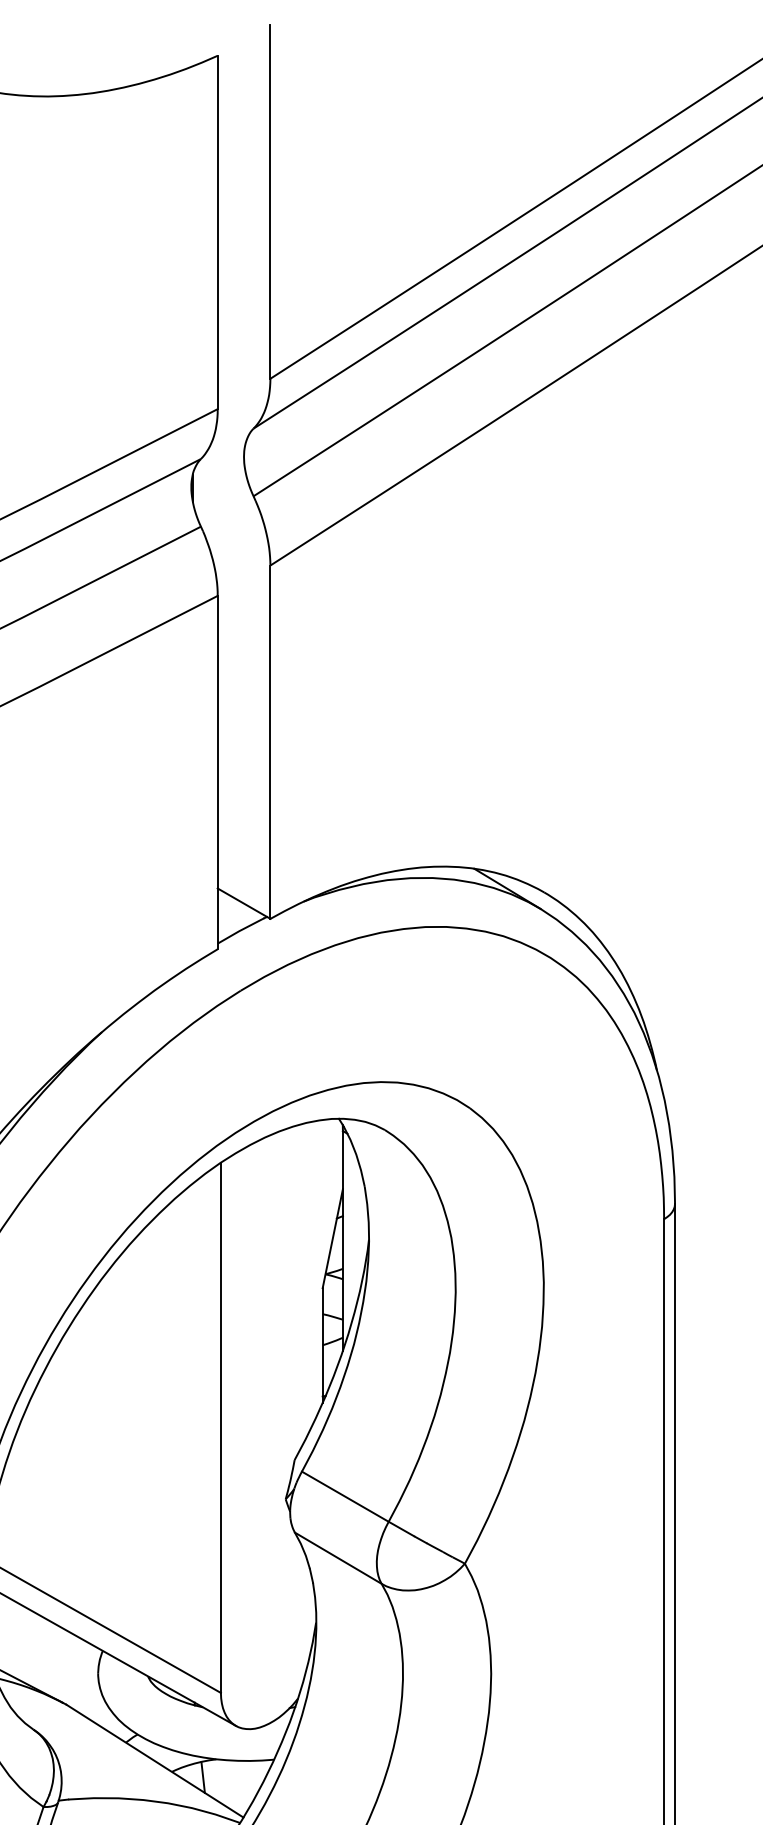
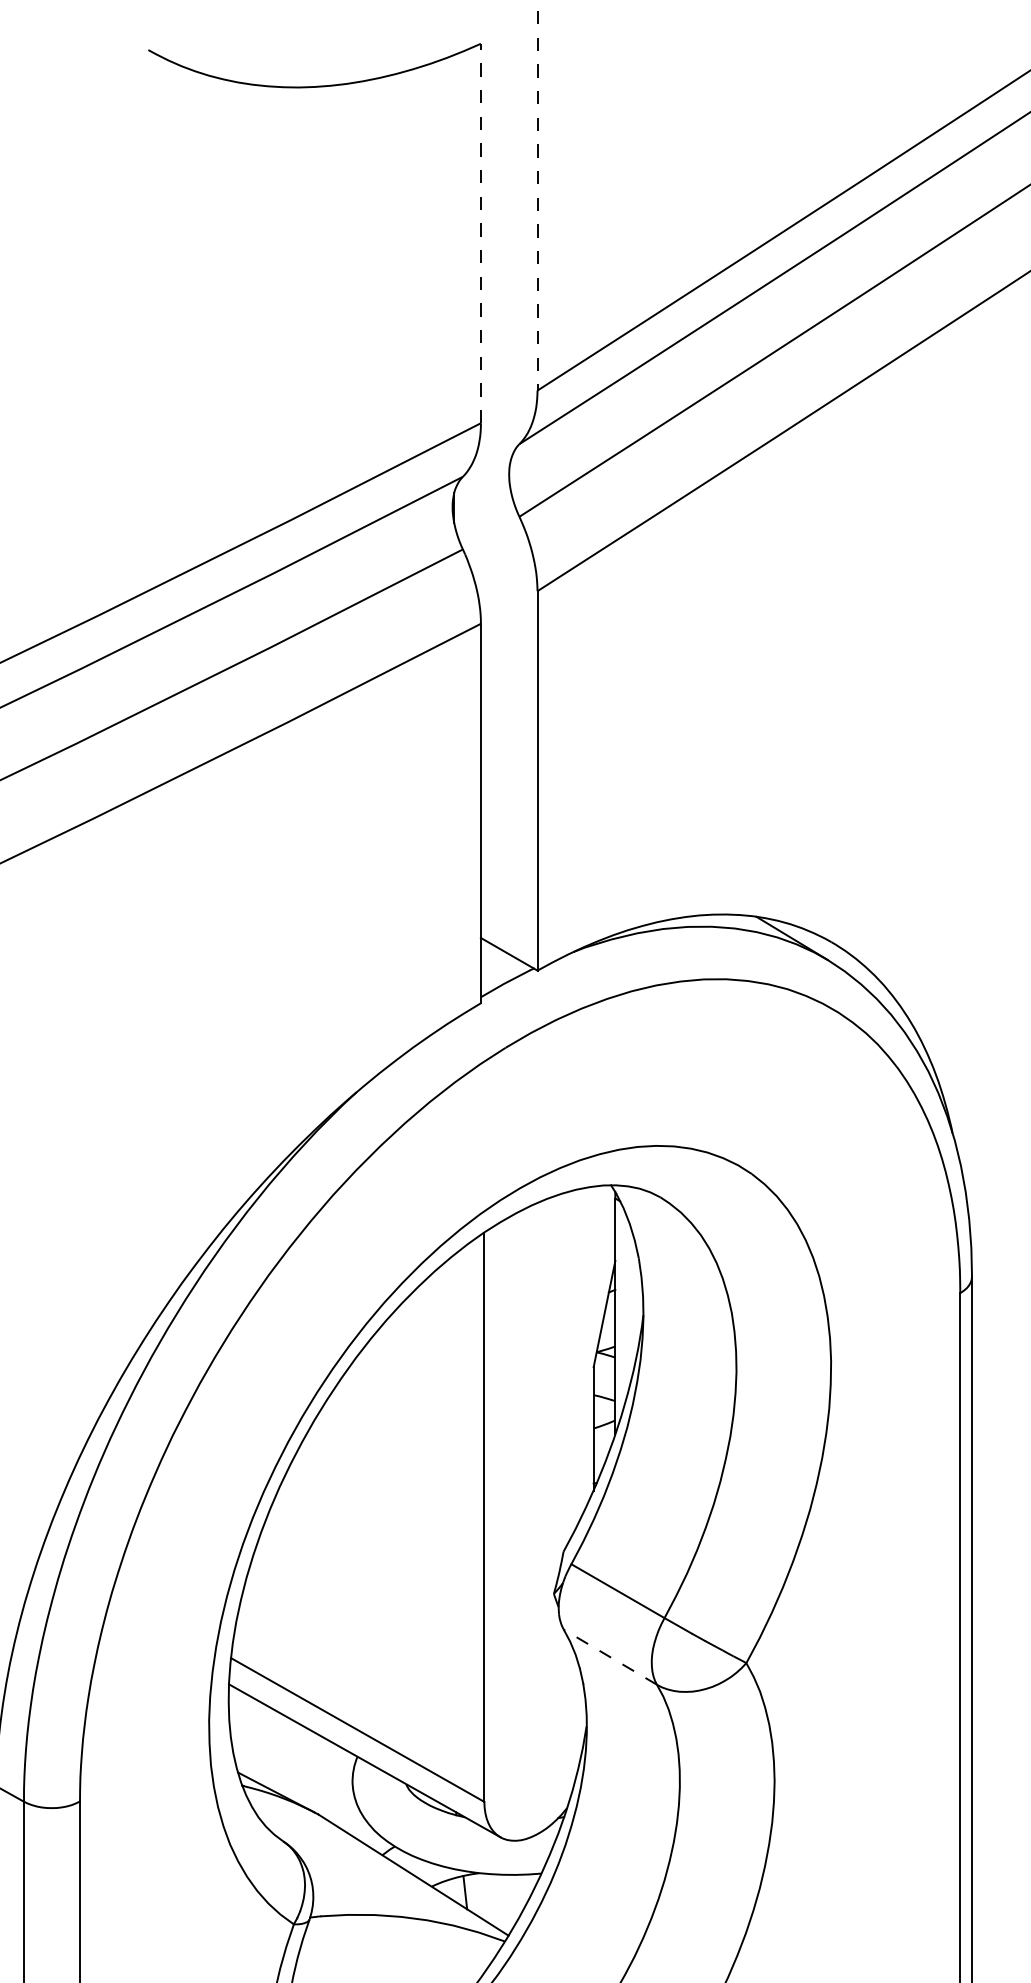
line: (270, 201) -> (537, 200), solid -> dashed
line: (217, 232) -> (480, 233), solid -> dashed
line: (337, 1557) -> (609, 1656), solid -> dashed

